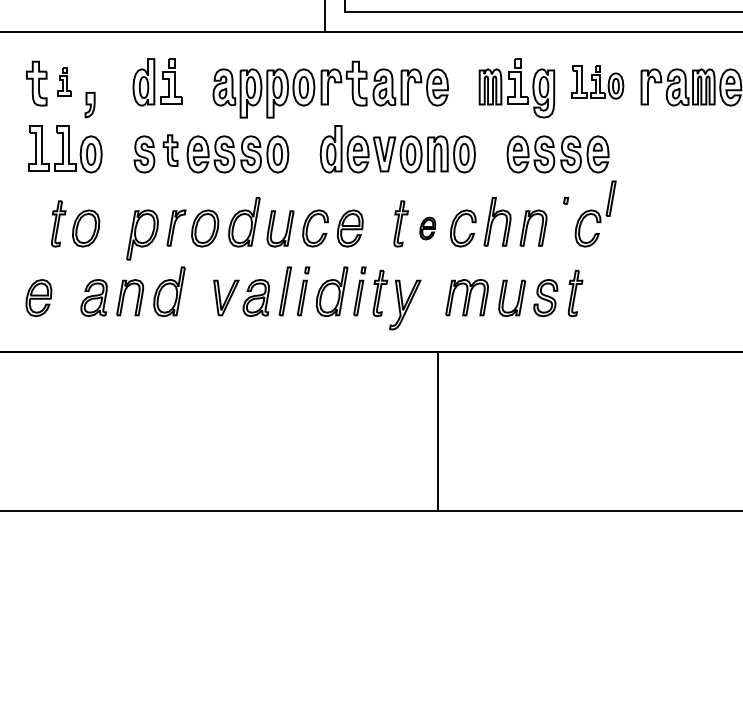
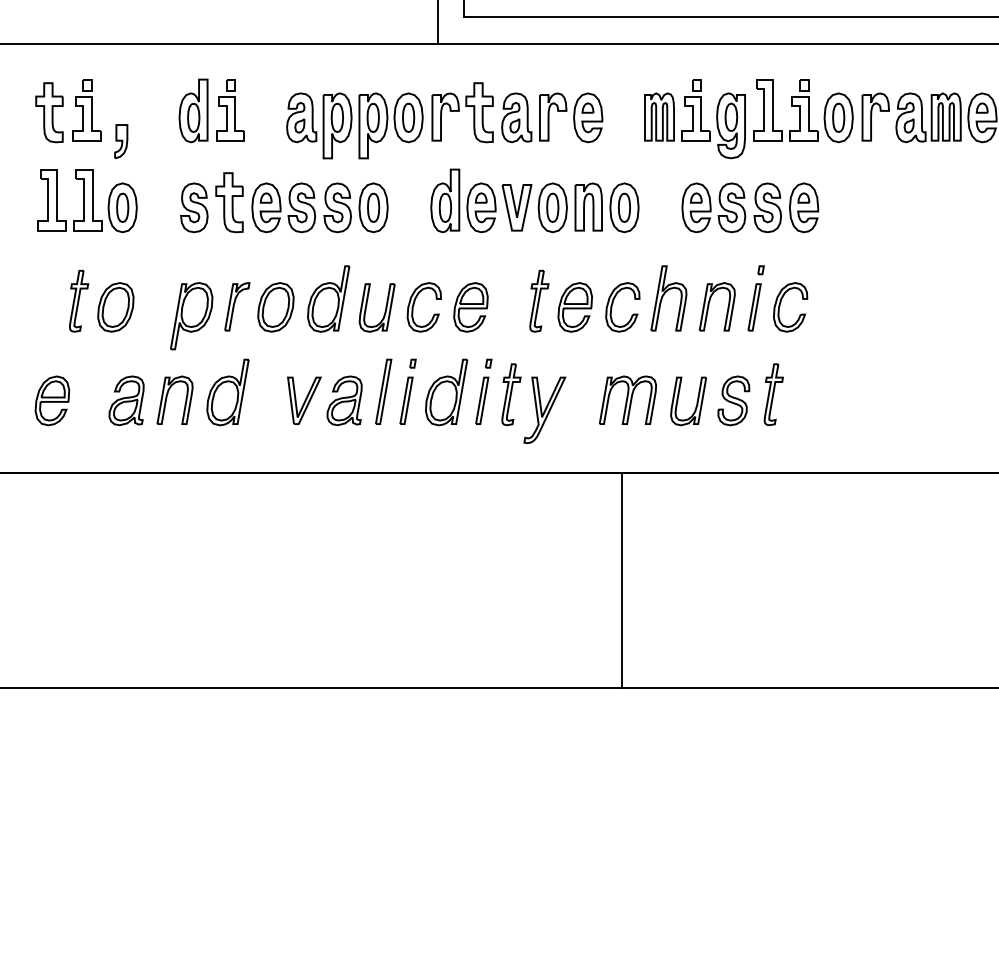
part: (64, 82) -> (86, 110), size x1.67
part: (597, 82) -> (803, 111), size x1.43
part: (170, 150) -> (229, 202), size x1.43
part: (611, 198) -> (754, 307), moved
part: (427, 228) -> (574, 307), size x1.67
line: (438, 431) -> (622, 580), moved

